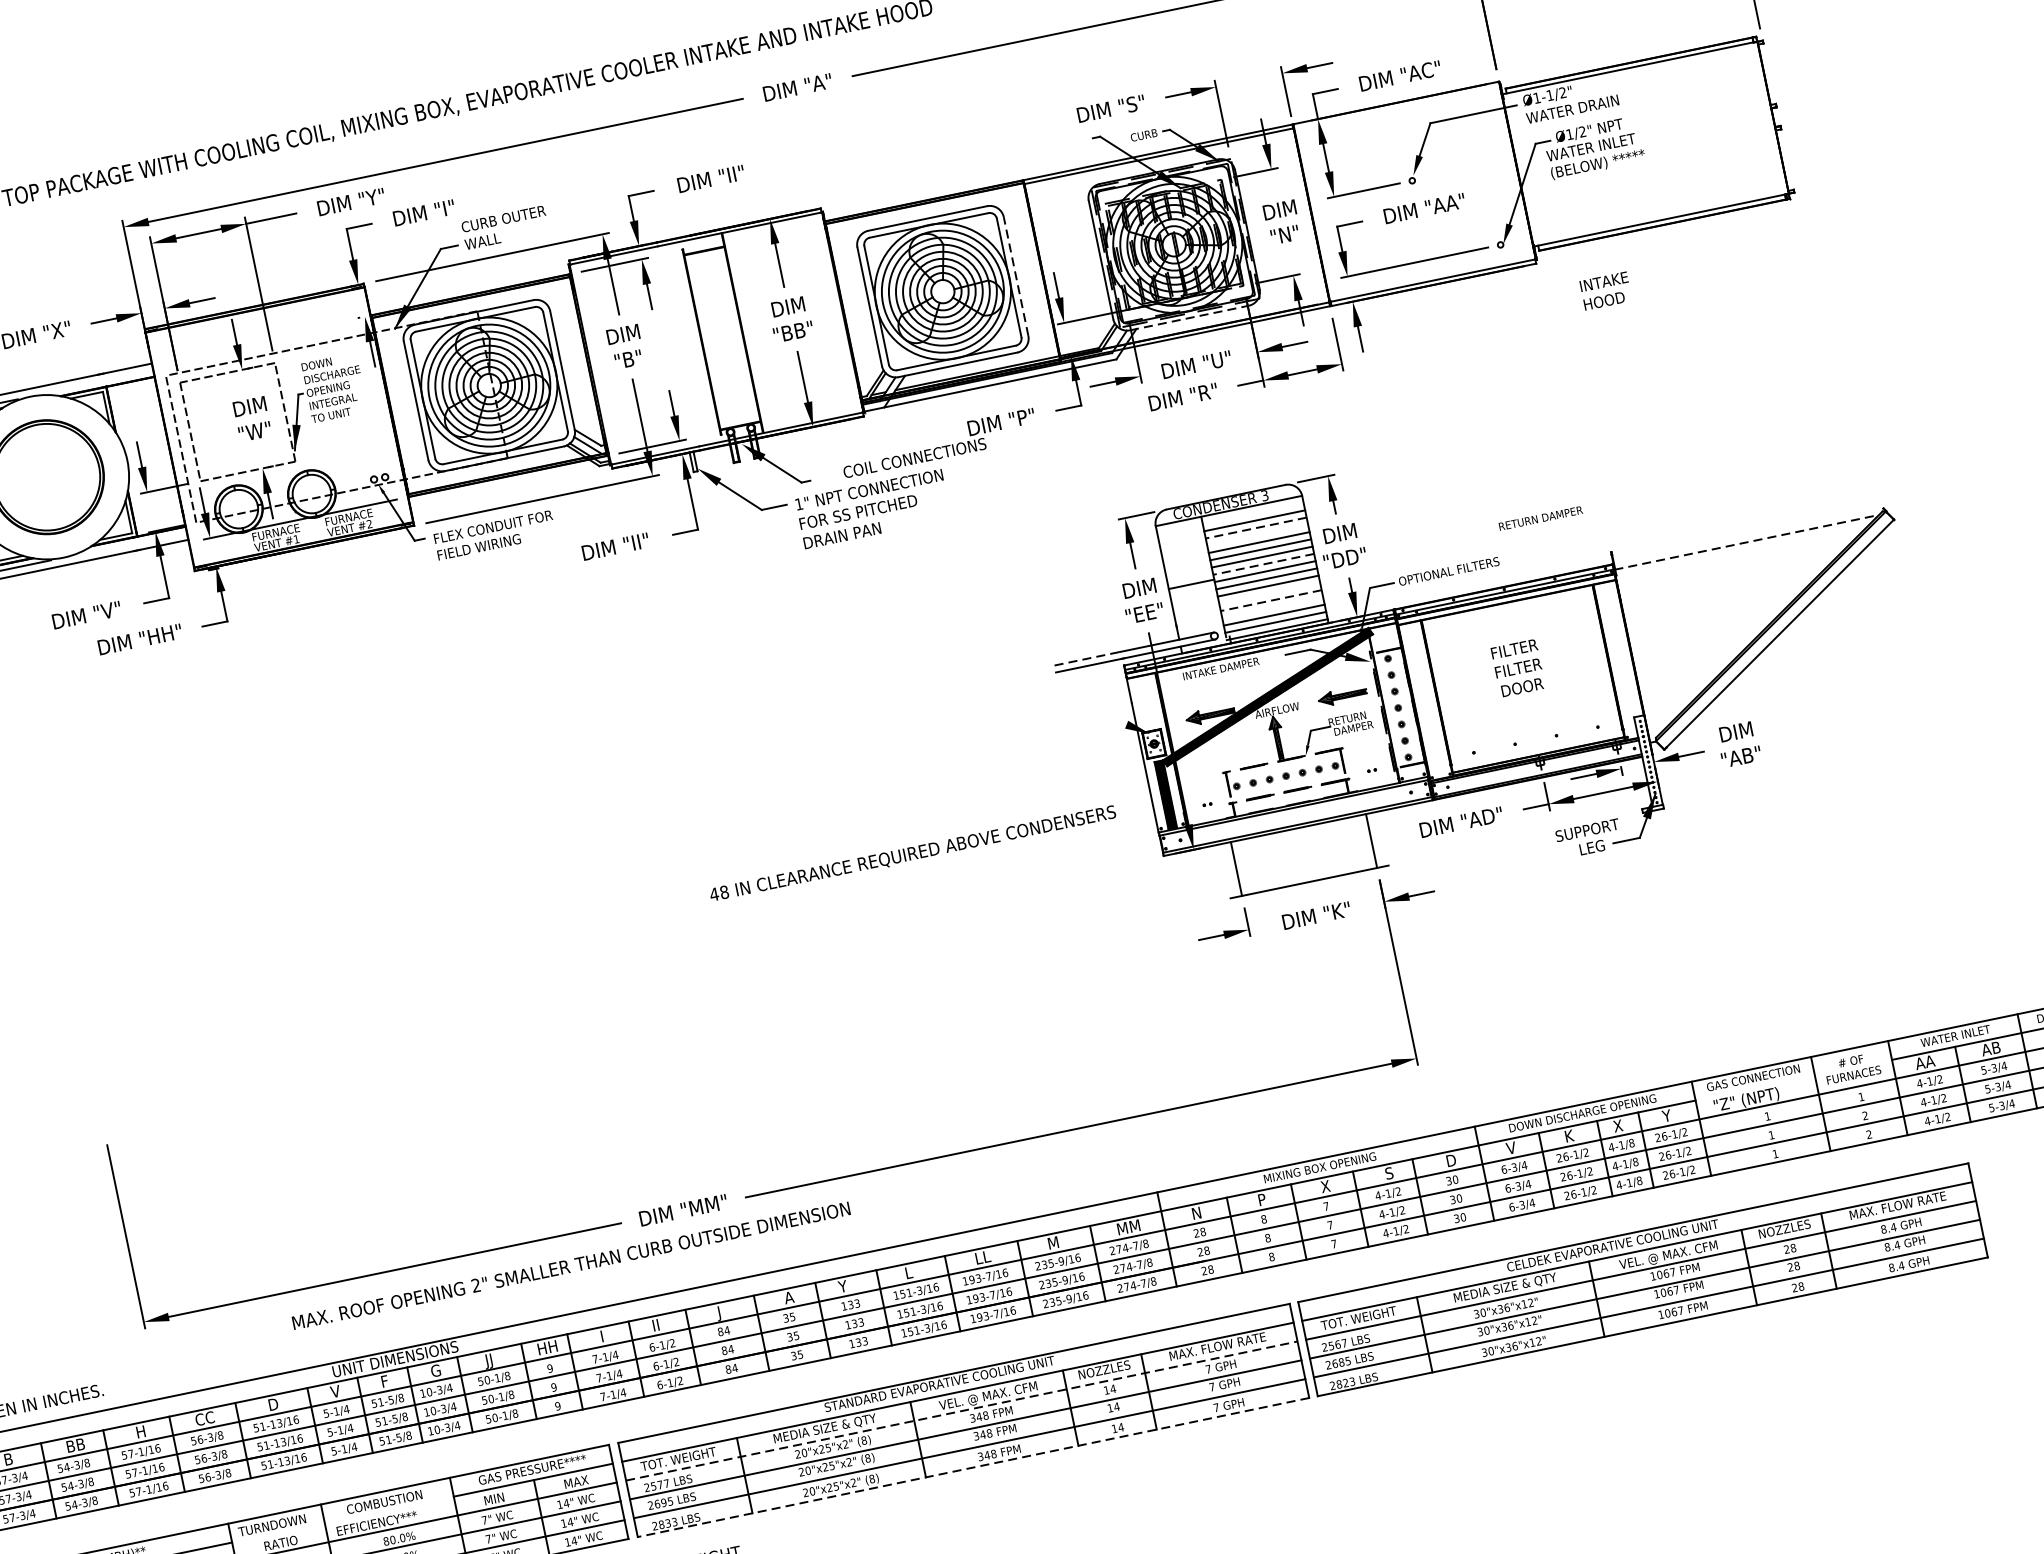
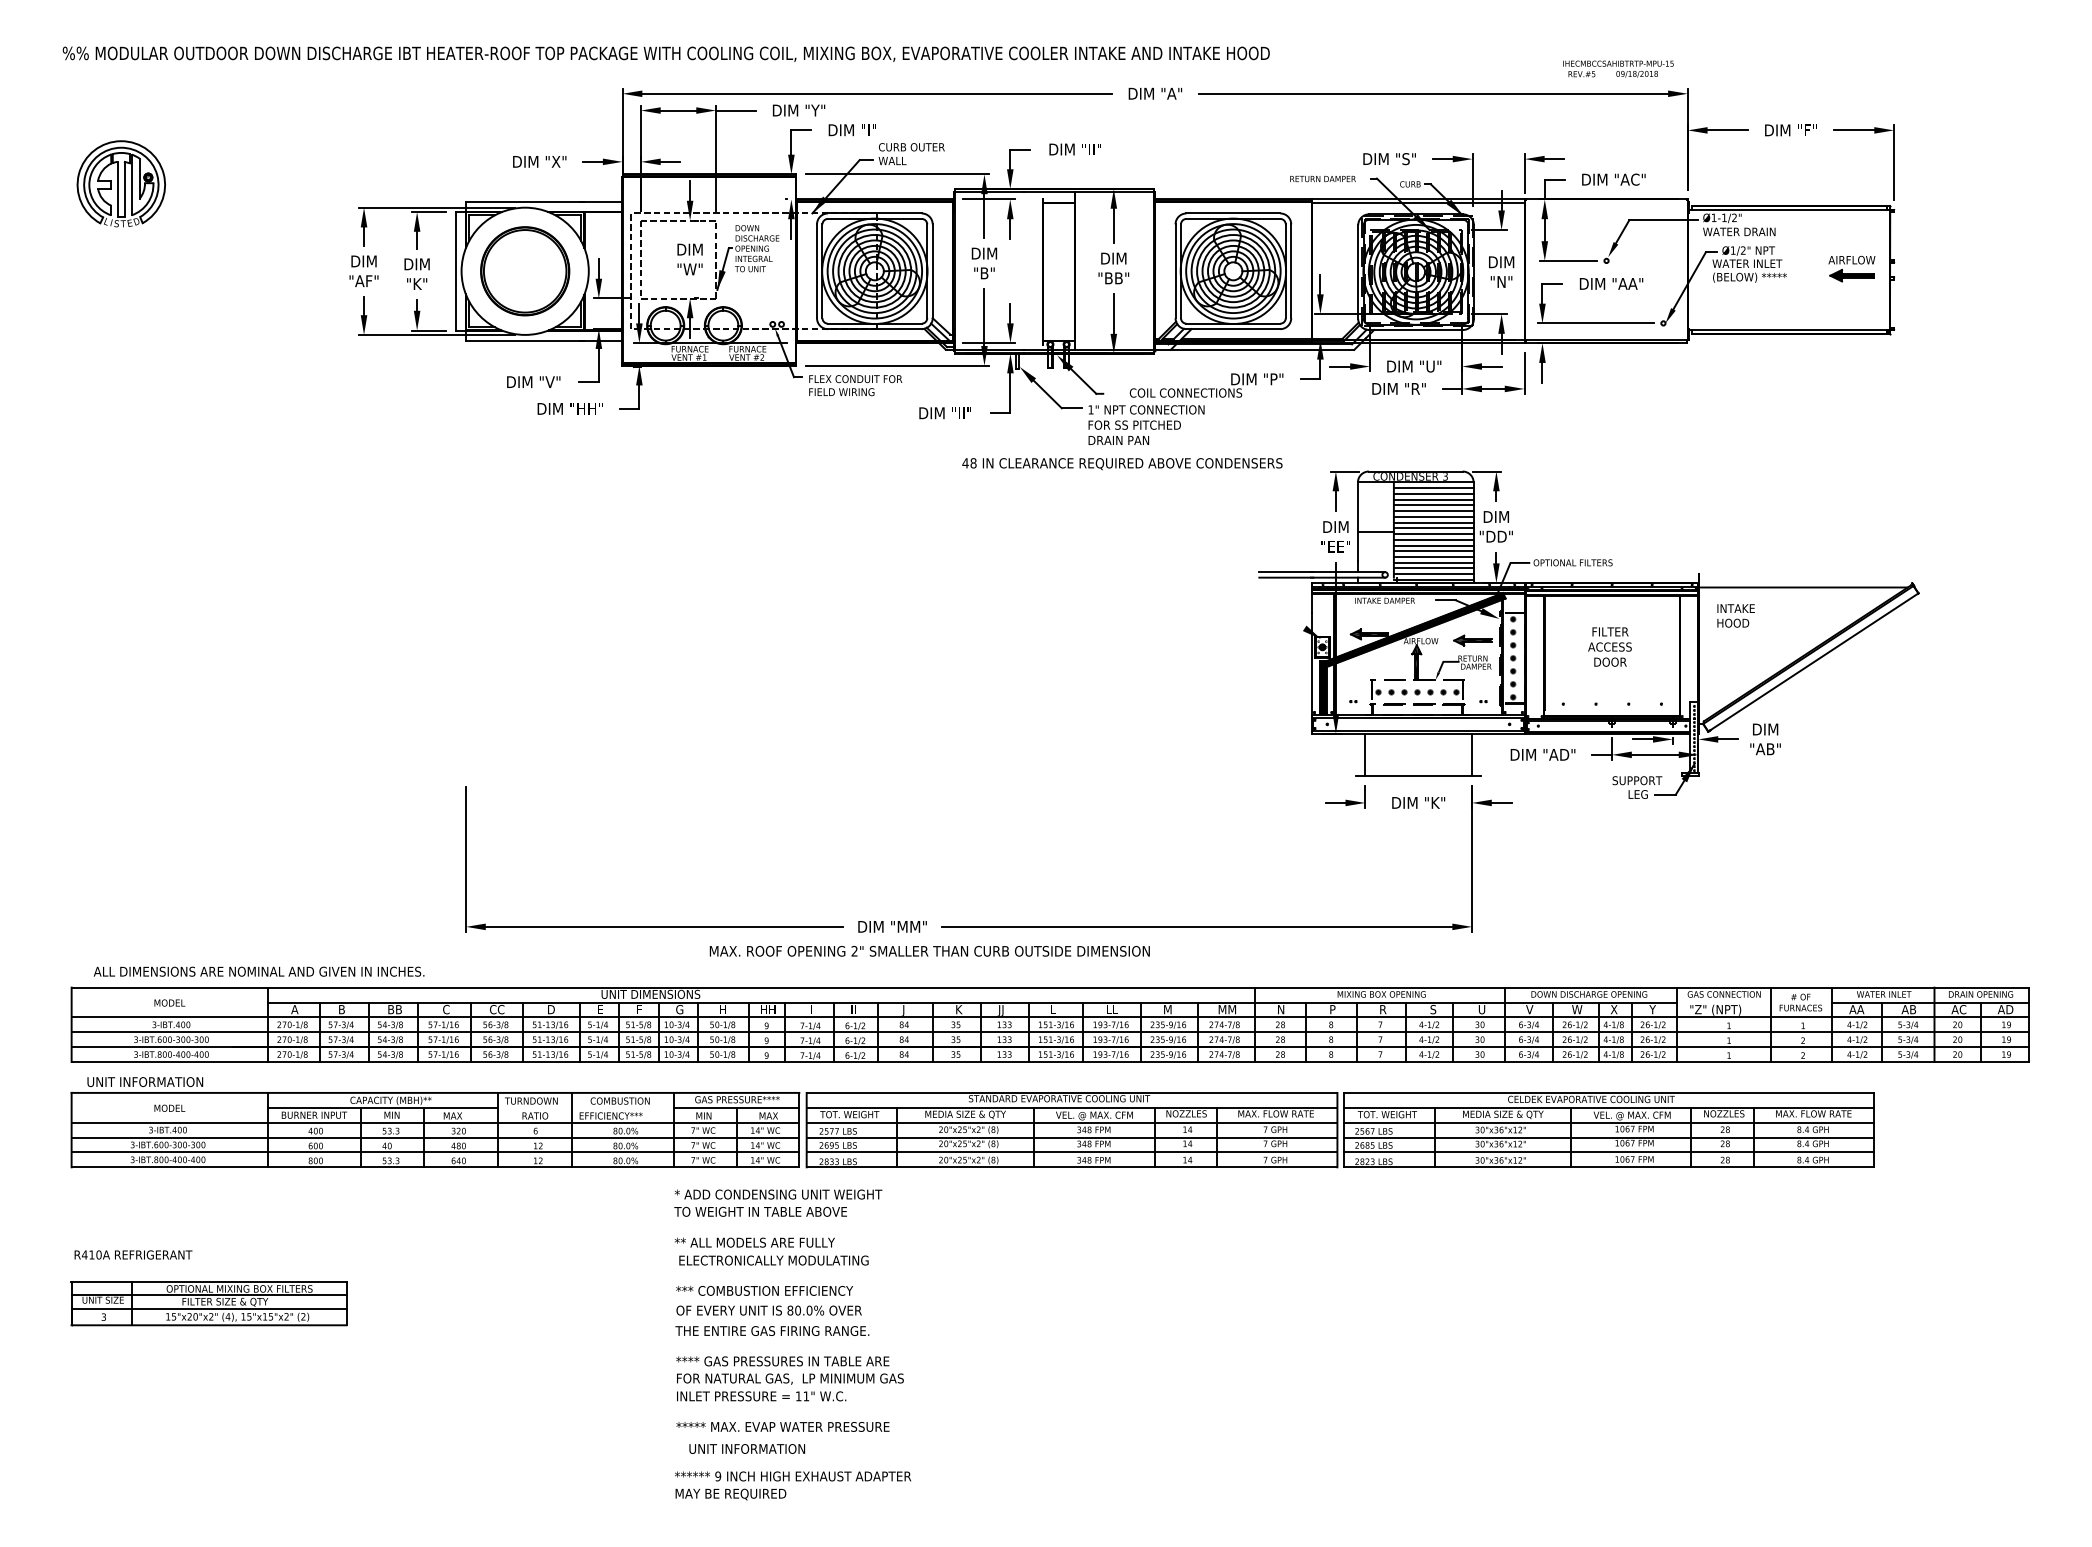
part: (1724, 126) -> (1851, 268), added
line: (1016, 276) -> (1291, 271), dashed -> solid
text: (1605, 290) -> (1735, 615), moved
line: (1190, 318) -> (1416, 330), dashed -> solid
line: (1252, 514) -> (1433, 488), added
text: (1540, 519) -> (1322, 179), moved
line: (1255, 527) -> (1433, 499), dashed -> solid
line: (1257, 535) -> (1433, 505), added
line: (1747, 542) -> (1803, 587), dashed -> solid
line: (1263, 564) -> (1433, 528), dashed -> solid
line: (1269, 593) -> (1433, 551), added
line: (1271, 601) -> (1433, 557), dashed -> solid
line: (1272, 607) -> (1433, 562), added
line: (1088, 658) -> (1286, 572), dashed -> solid
text: (1517, 667) -> (1609, 646), FILTER -> ACCESS
text: (913, 854) -> (1122, 464), moved
text: (1571, 1135) -> (1577, 1009), K -> W
text: (1450, 1160) -> (1481, 1009), D -> U
text: (1324, 1186) -> (1382, 1009), X -> R
text: (570, 1266) -> (929, 951), moved
text: (841, 1287) -> (1000, 1010), Y -> JJ
text: (788, 1297) -> (958, 1009), A -> K
text: (488, 1360) -> (721, 1010), JJ -> H
text: (334, 1391) -> (599, 1009), V -> E
line: (962, 1410) -> (1072, 1122), dashed -> solid
text: (140, 1431) -> (446, 1009), H -> C
line: (972, 1467) -> (1071, 1167), dashed -> solid

